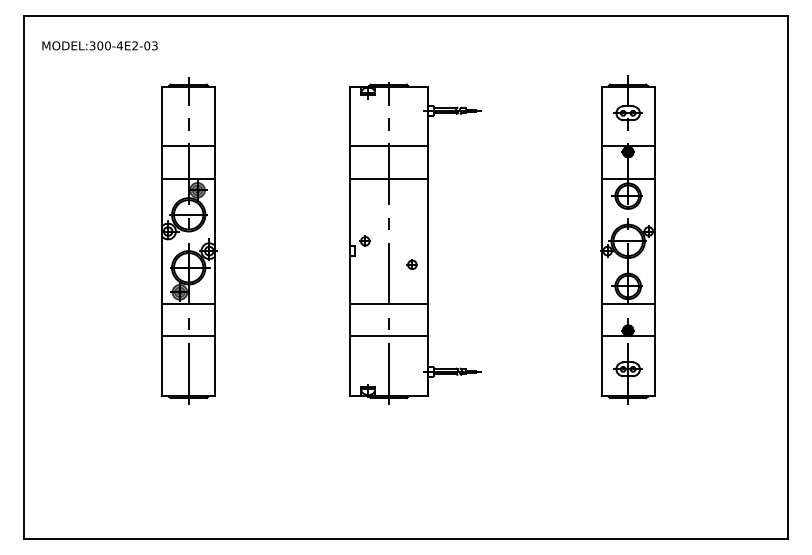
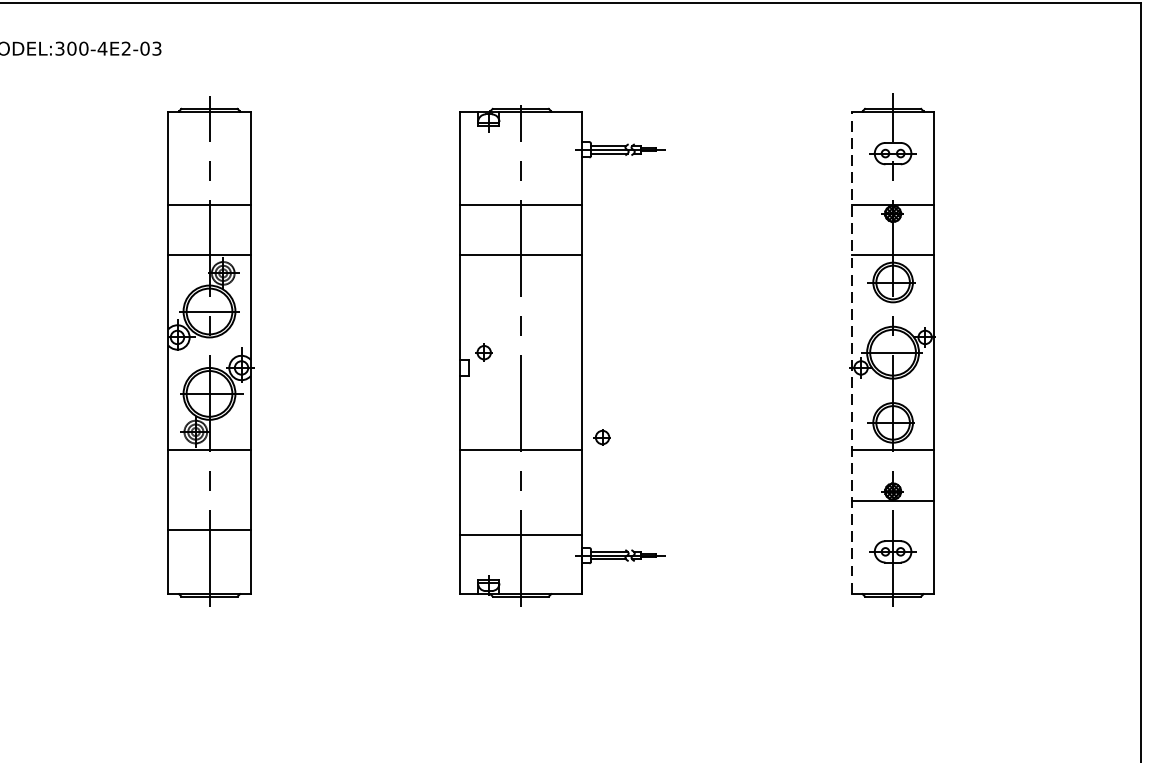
line: (601, 241) -> (851, 352), solid -> dashed
part: (411, 264) -> (601, 436), moved
line: (188, 336) -> (209, 530), moved
line: (388, 336) -> (520, 534), moved

